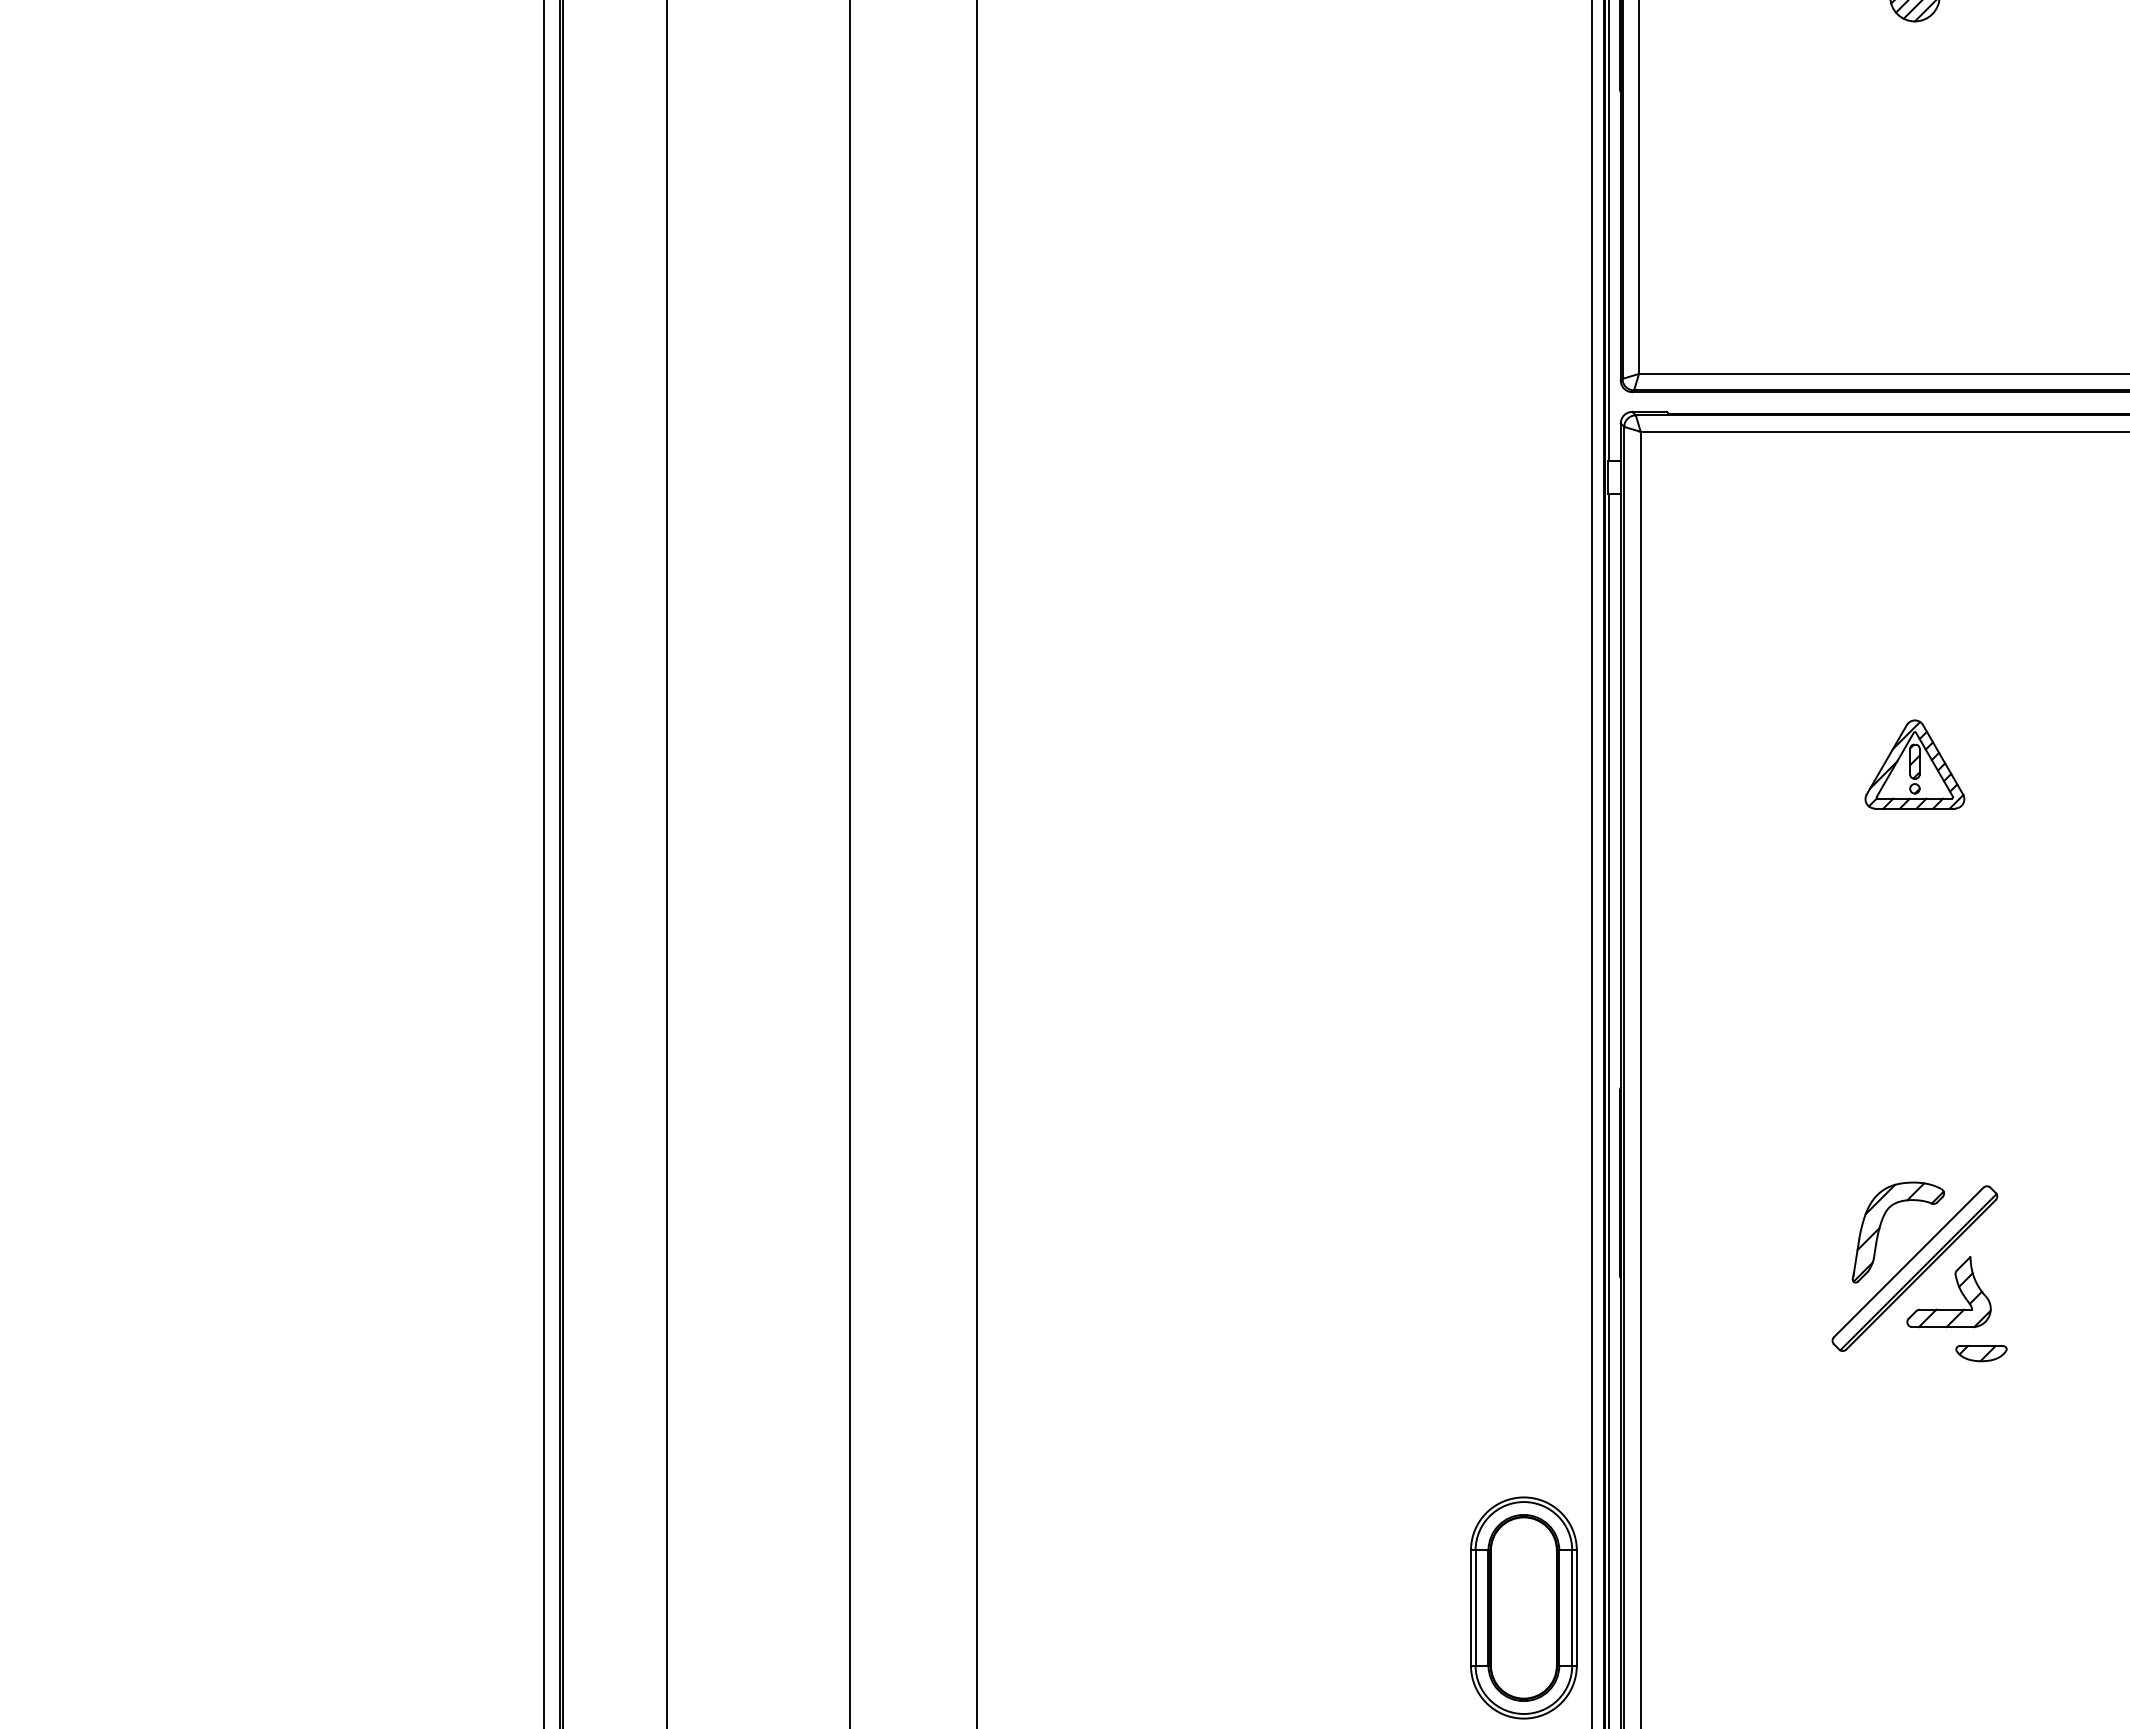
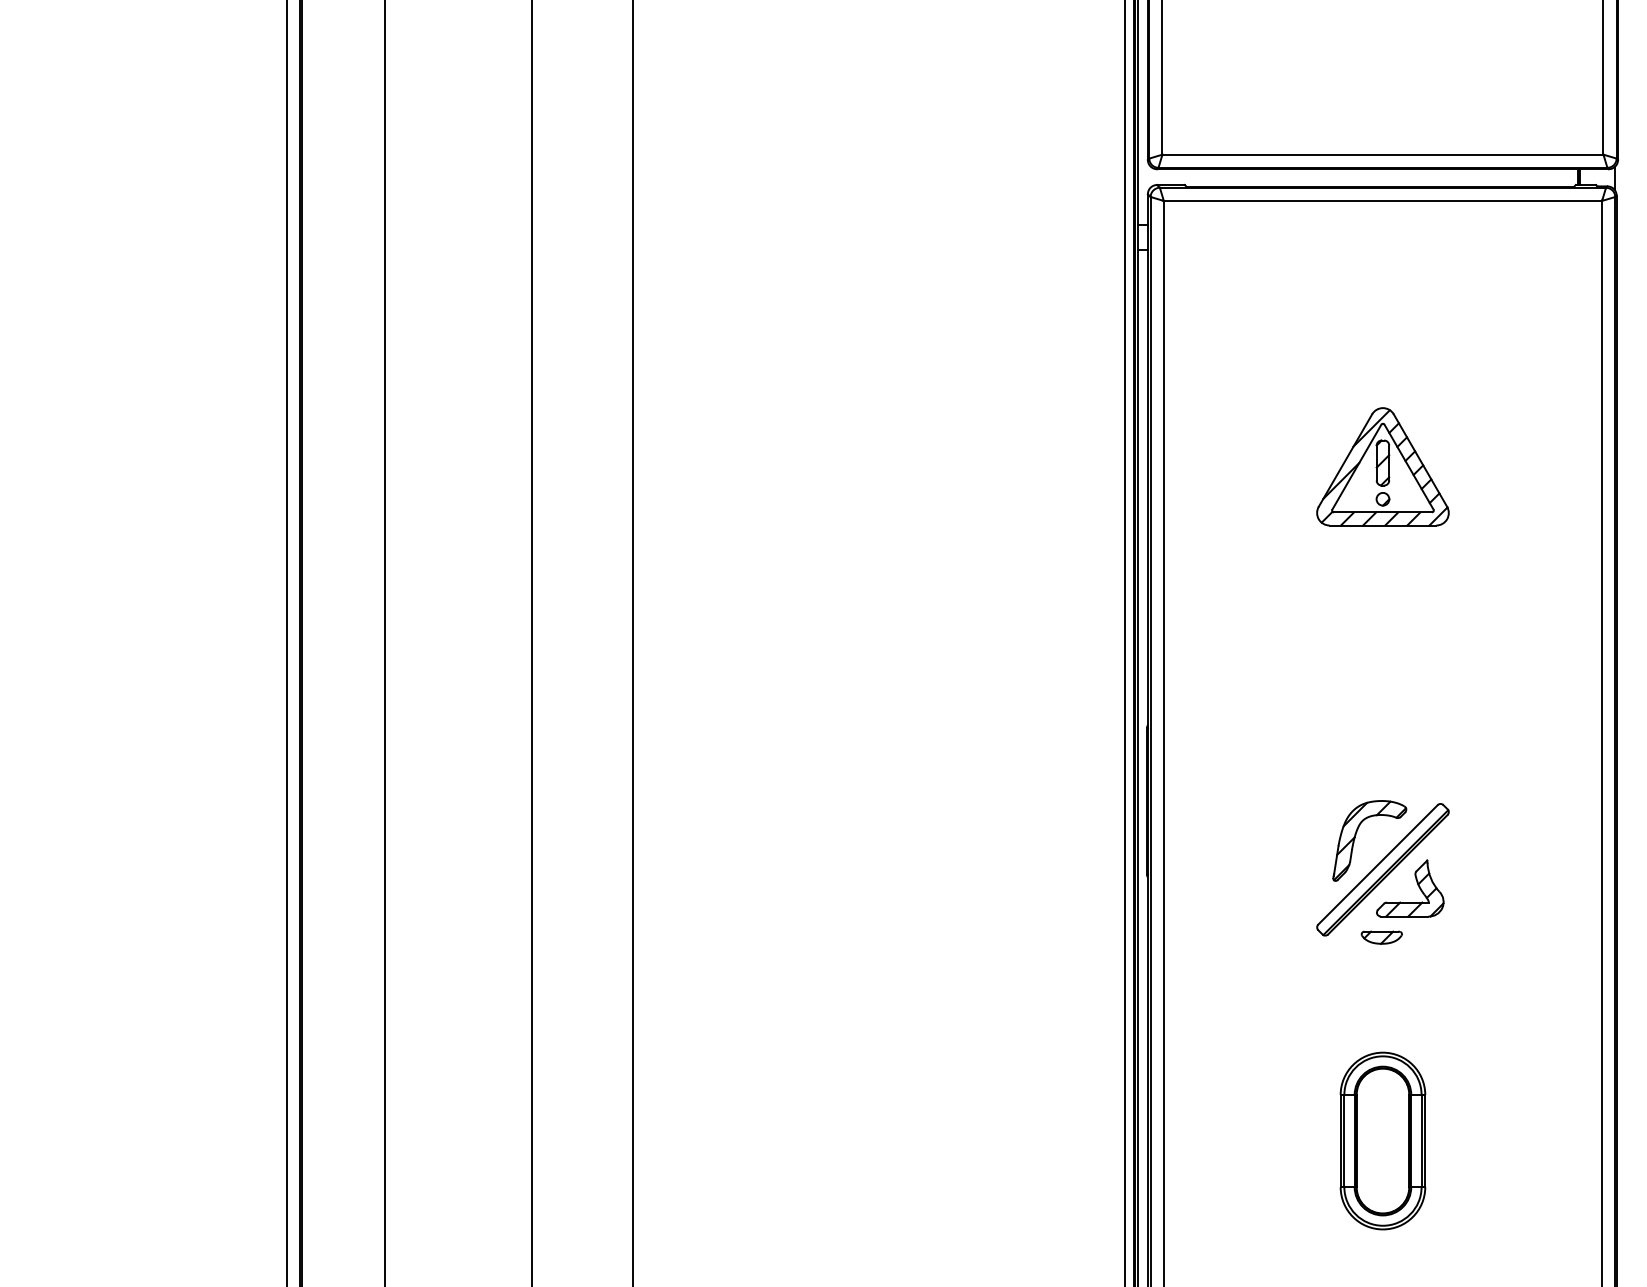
part: (1914, 764) -> (1382, 466), size x1.67
part: (1981, 1353) -> (1381, 937), moved
part: (1523, 1607) -> (1382, 1140), moved

